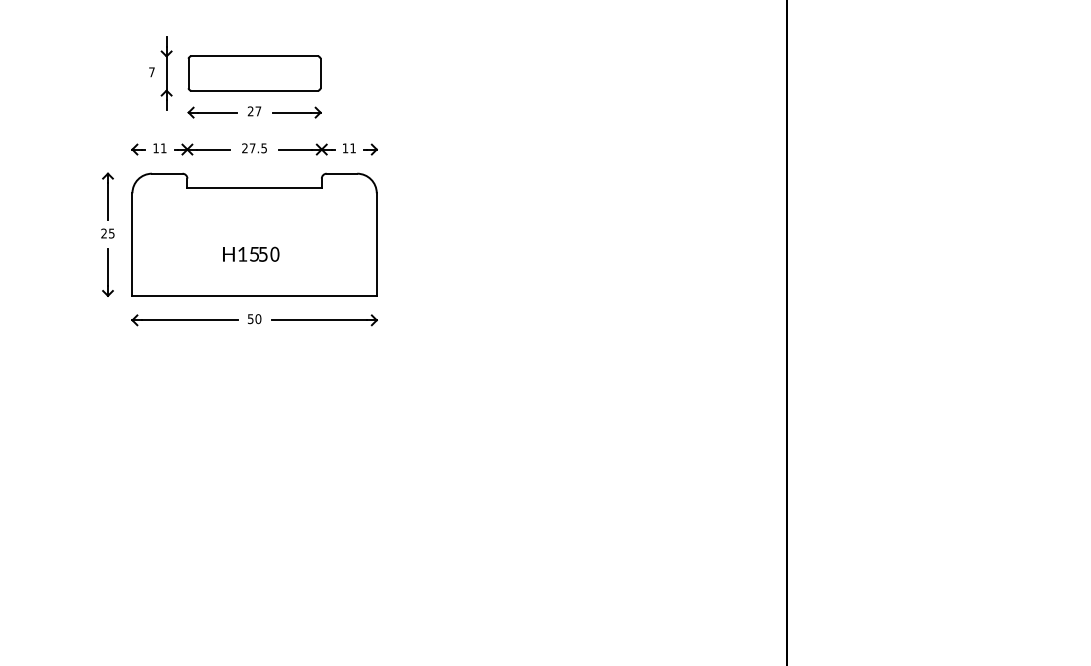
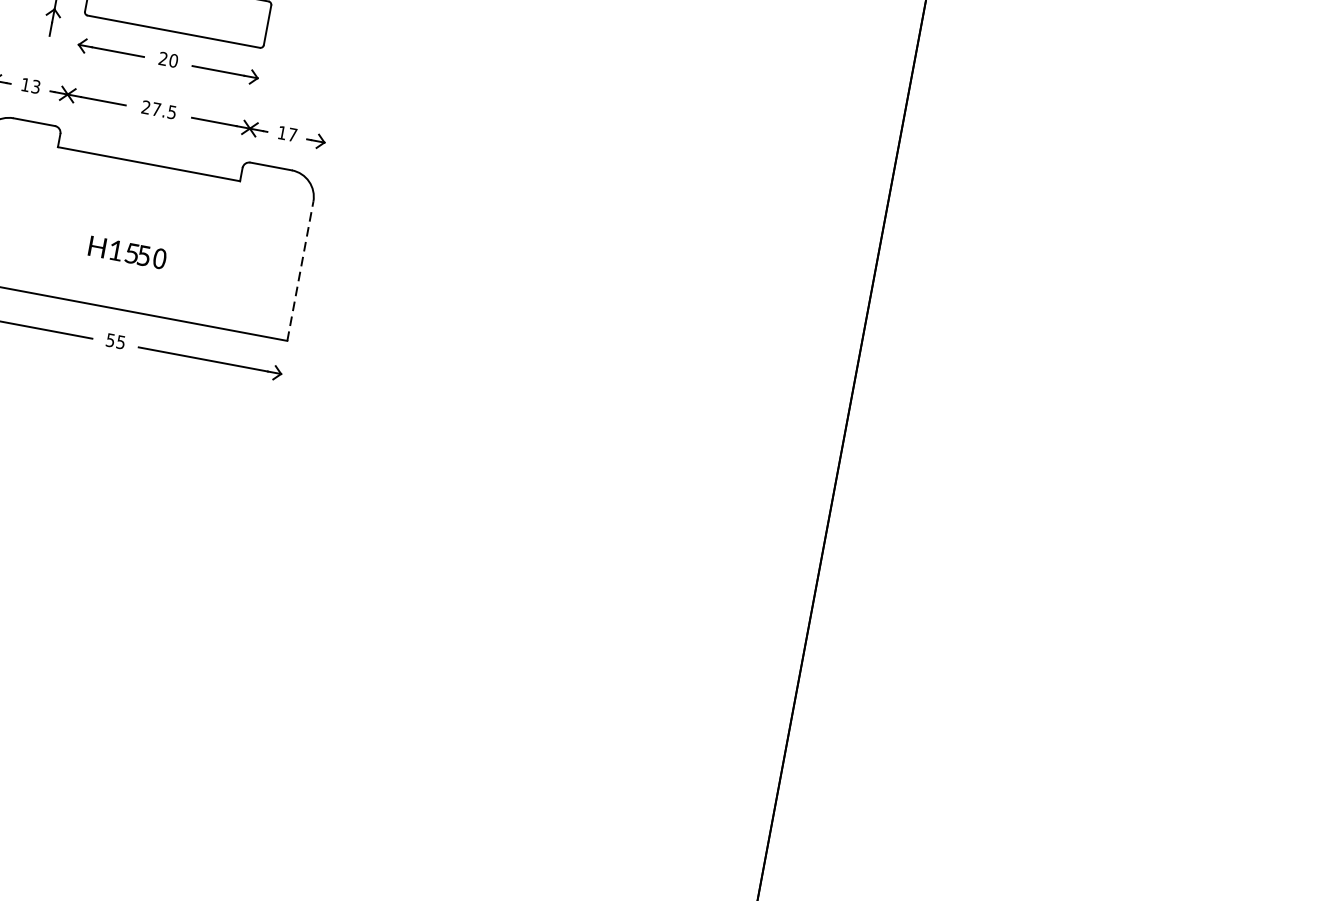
text: (258, 111) -> (173, 60), 27 -> 20
text: (163, 148) -> (35, 87), 11 -> 13
text: (352, 148) -> (291, 134), 11 -> 17
line: (376, 244) -> (299, 271), solid -> dashed
text: (258, 319) -> (121, 342), 50 -> 55

